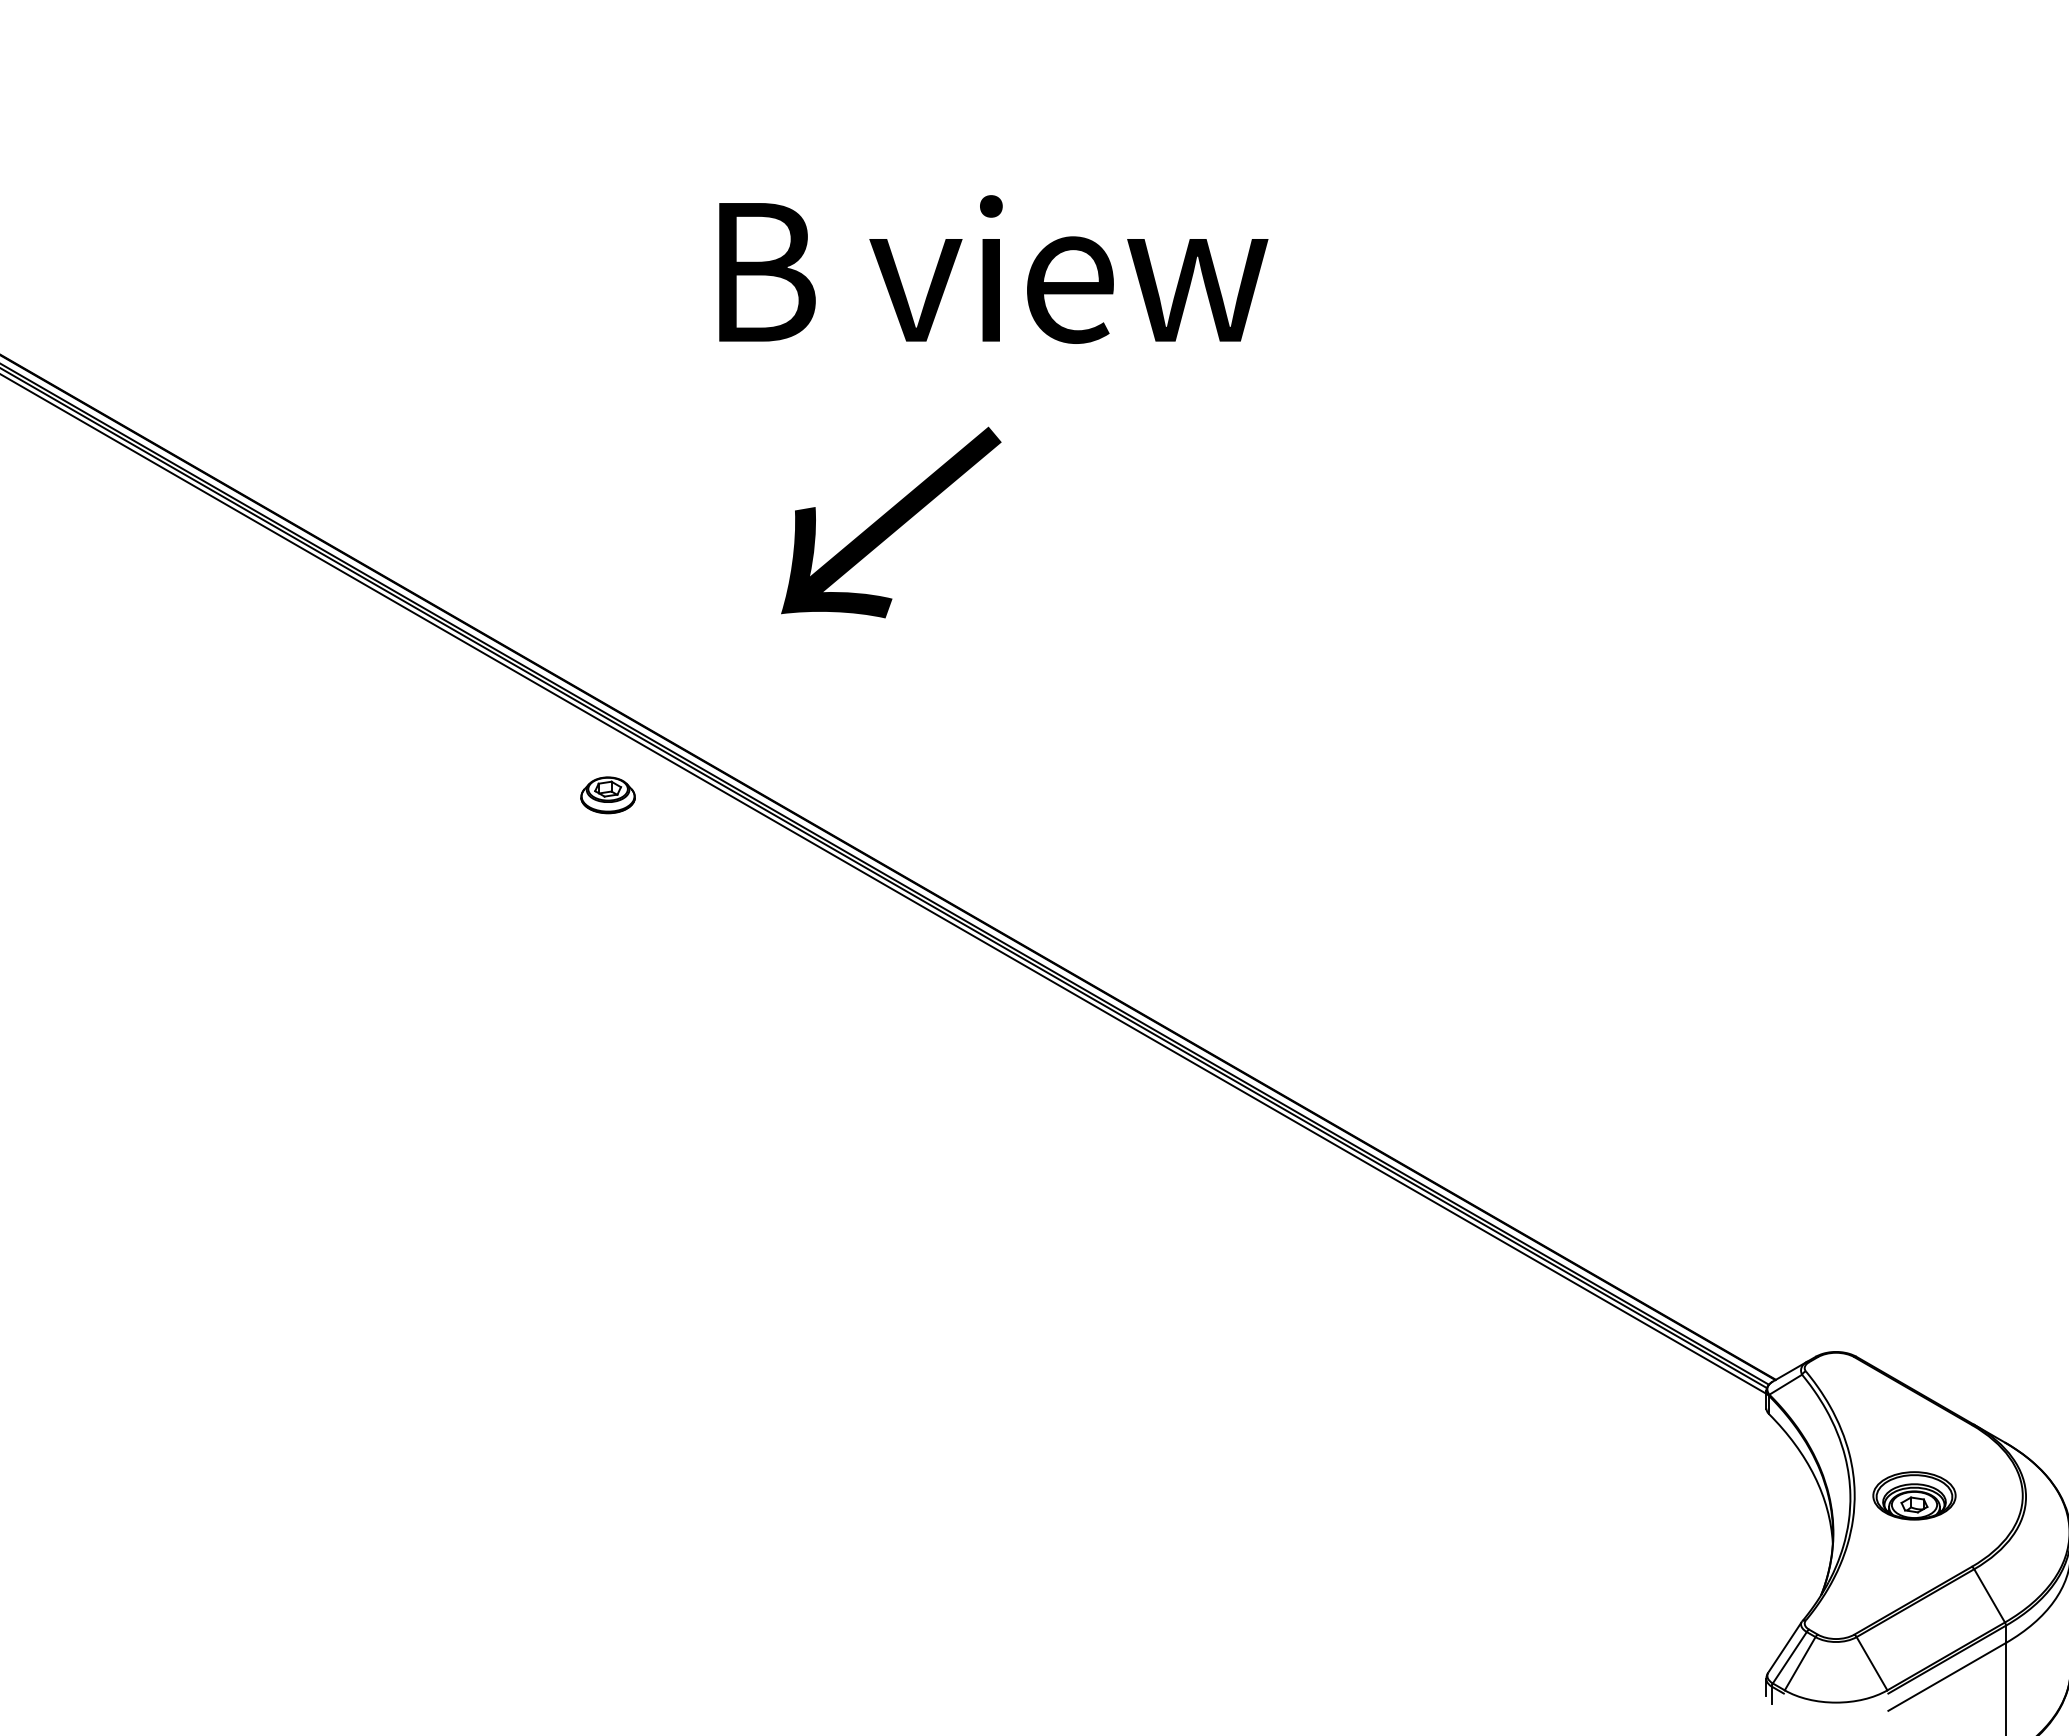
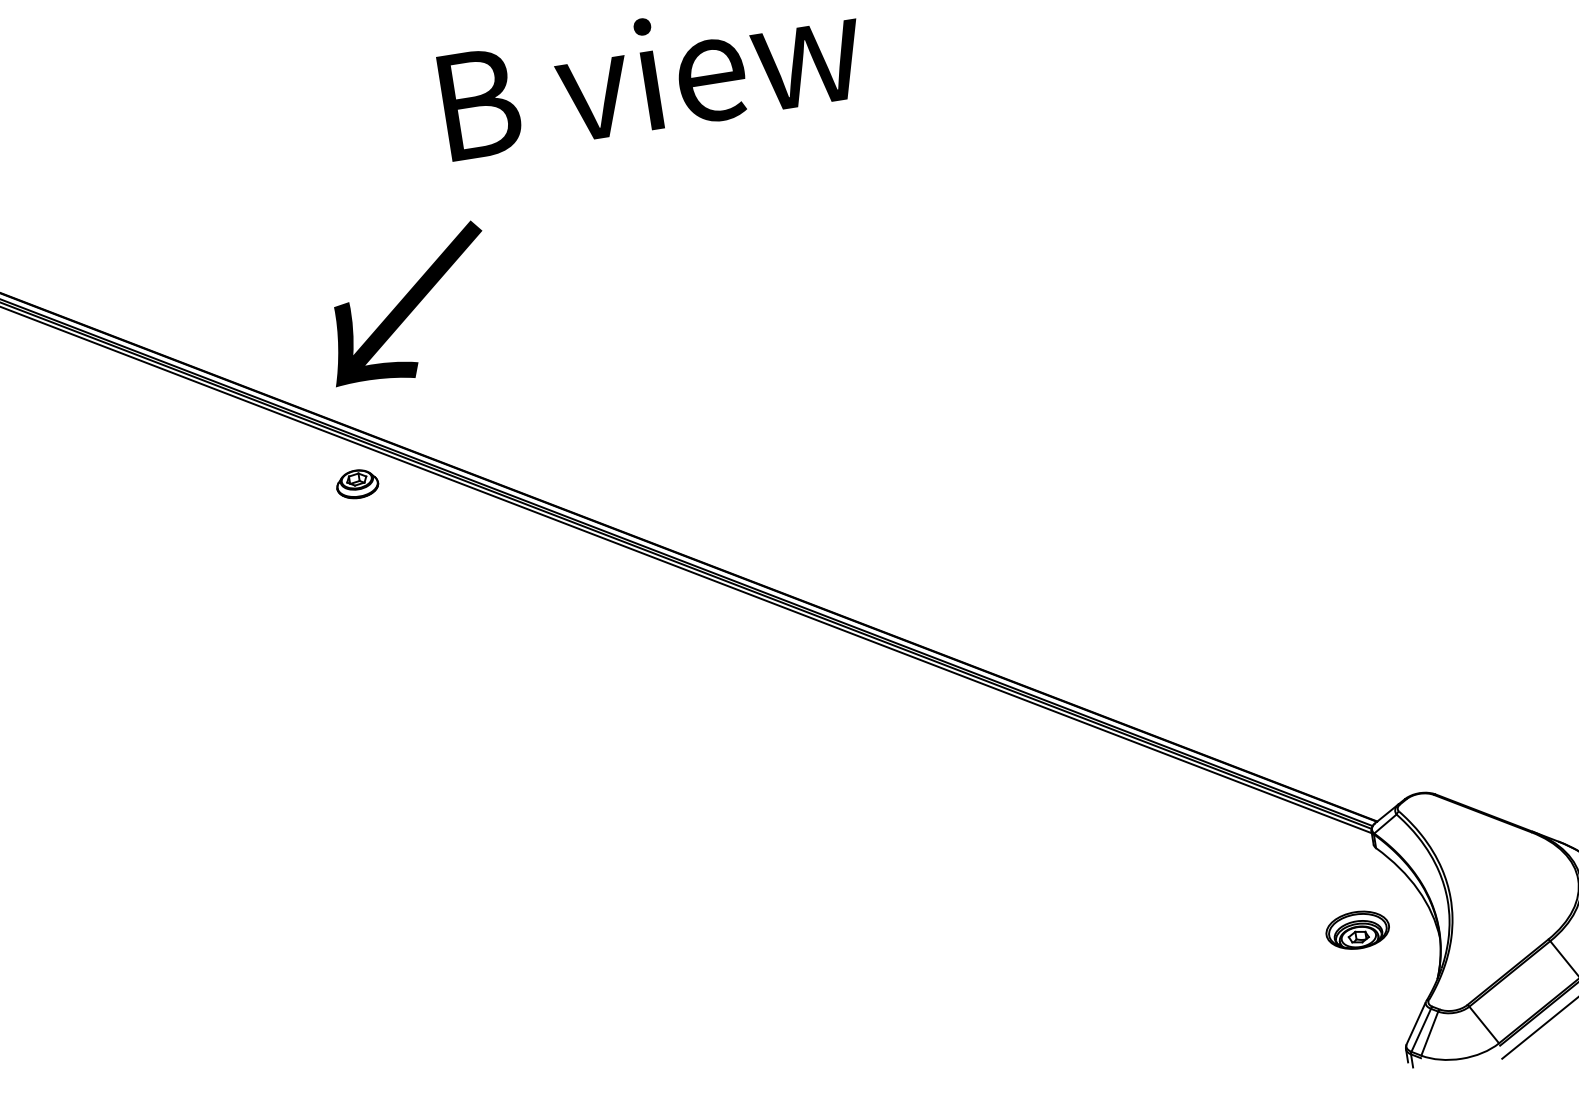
text: (891, 522) -> (408, 304), moved
part: (607, 795) -> (357, 484), moved
part: (1914, 1495) -> (1357, 929), moved

